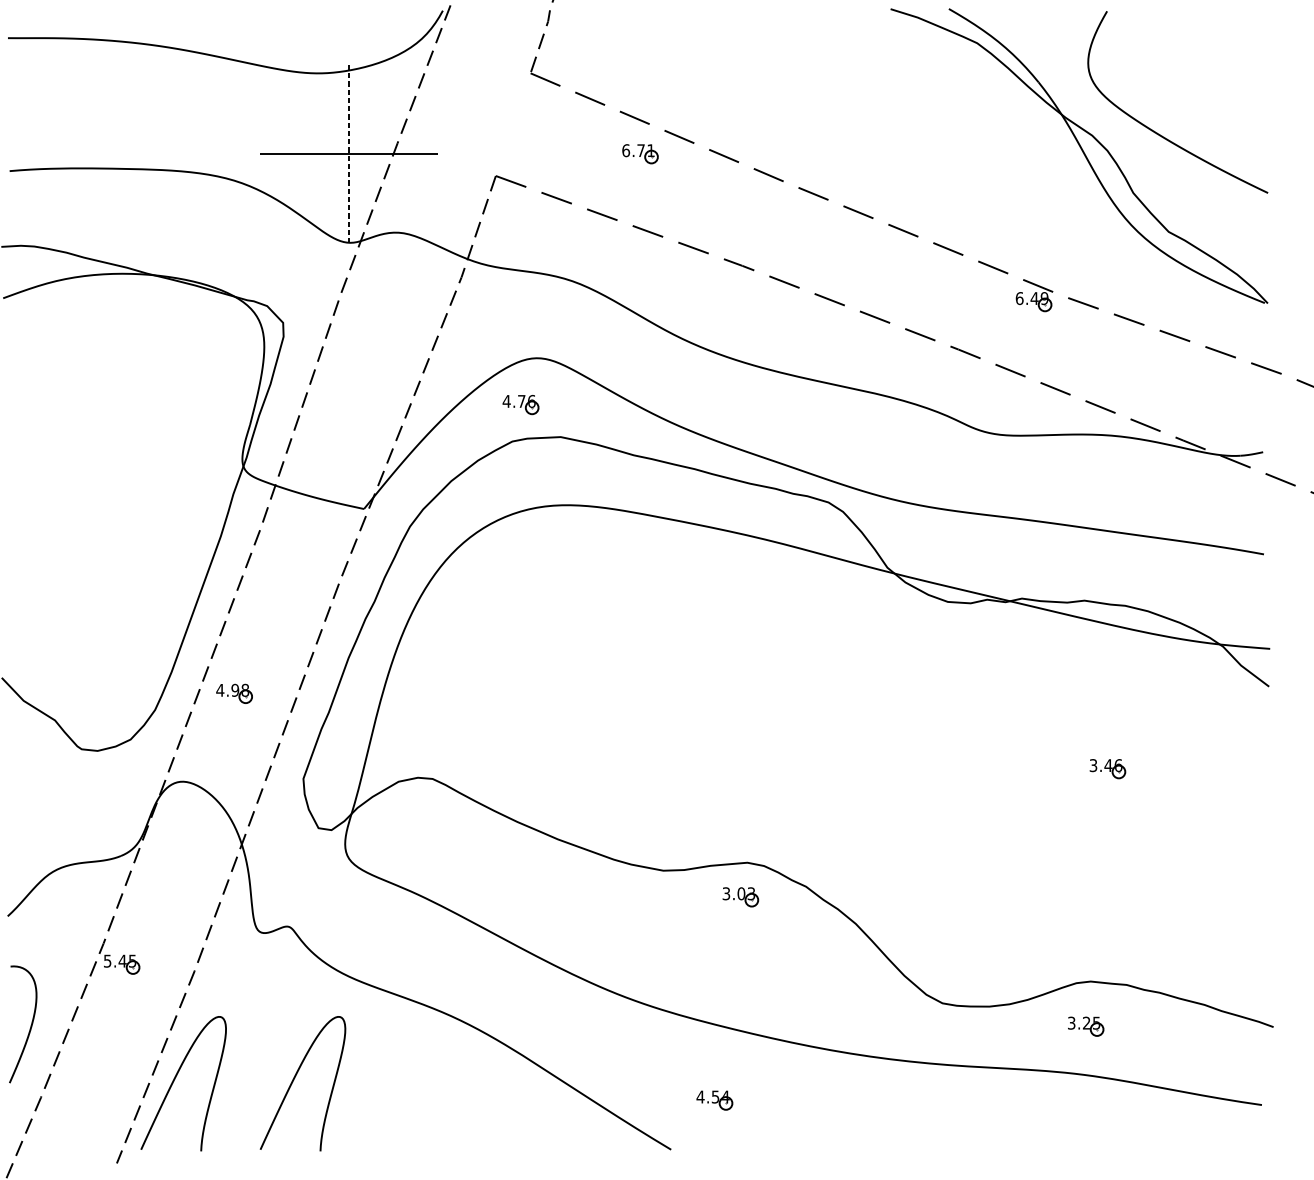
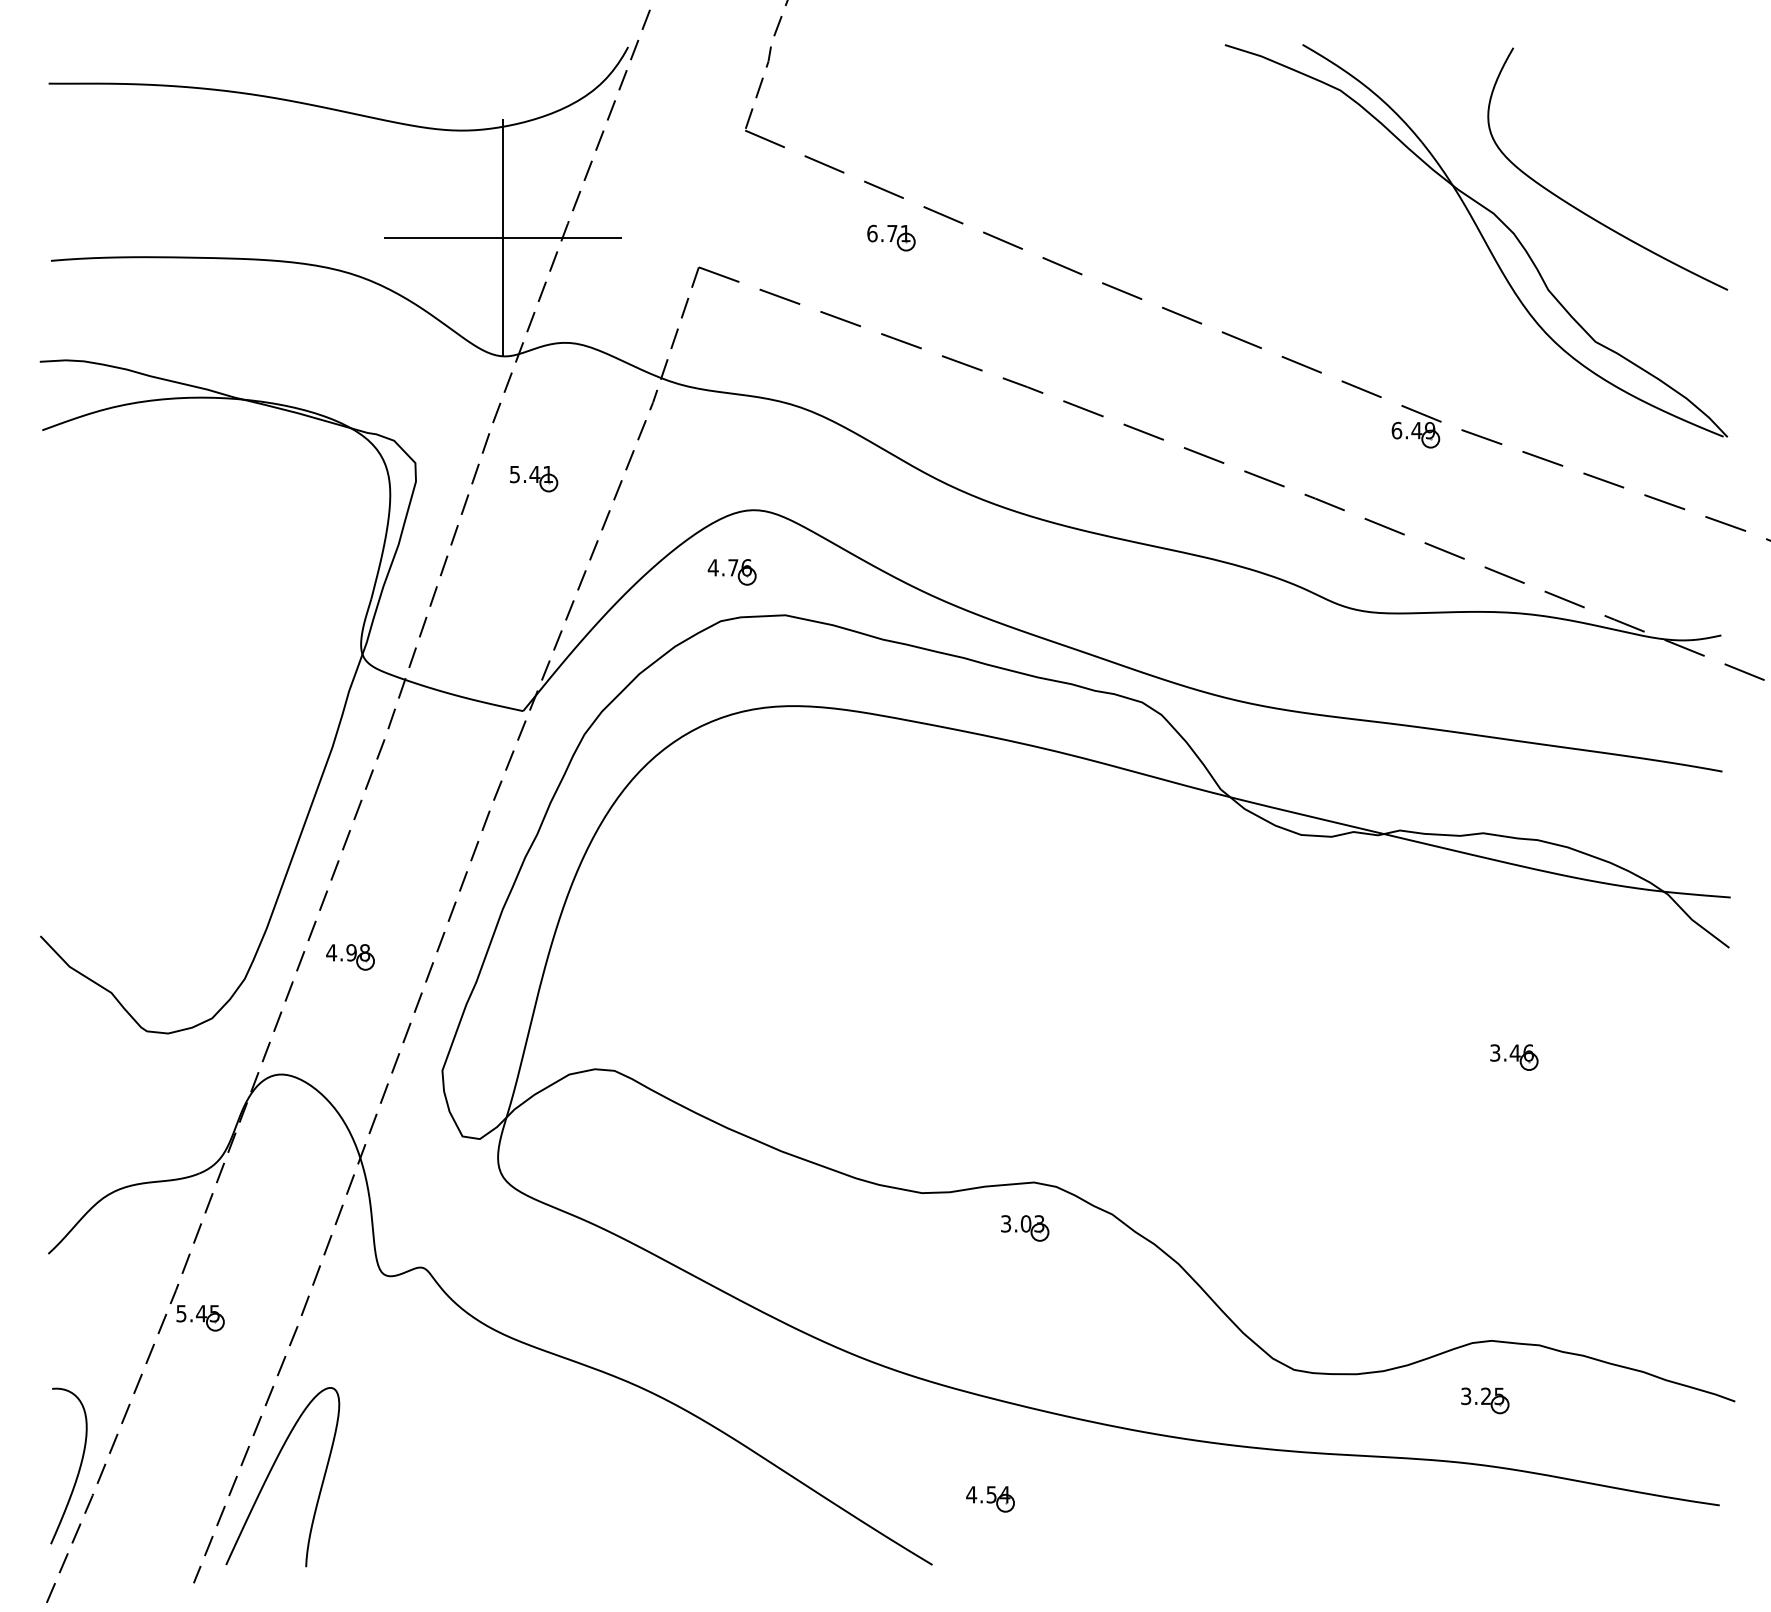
line: (349, 154) -> (503, 238), dashed -> solid
part: (372, 335) -> (534, 479), added
curve: (30, 1027) -> (78, 1469), moved
curve: (294, 1079) -> (430, 1471), removed

